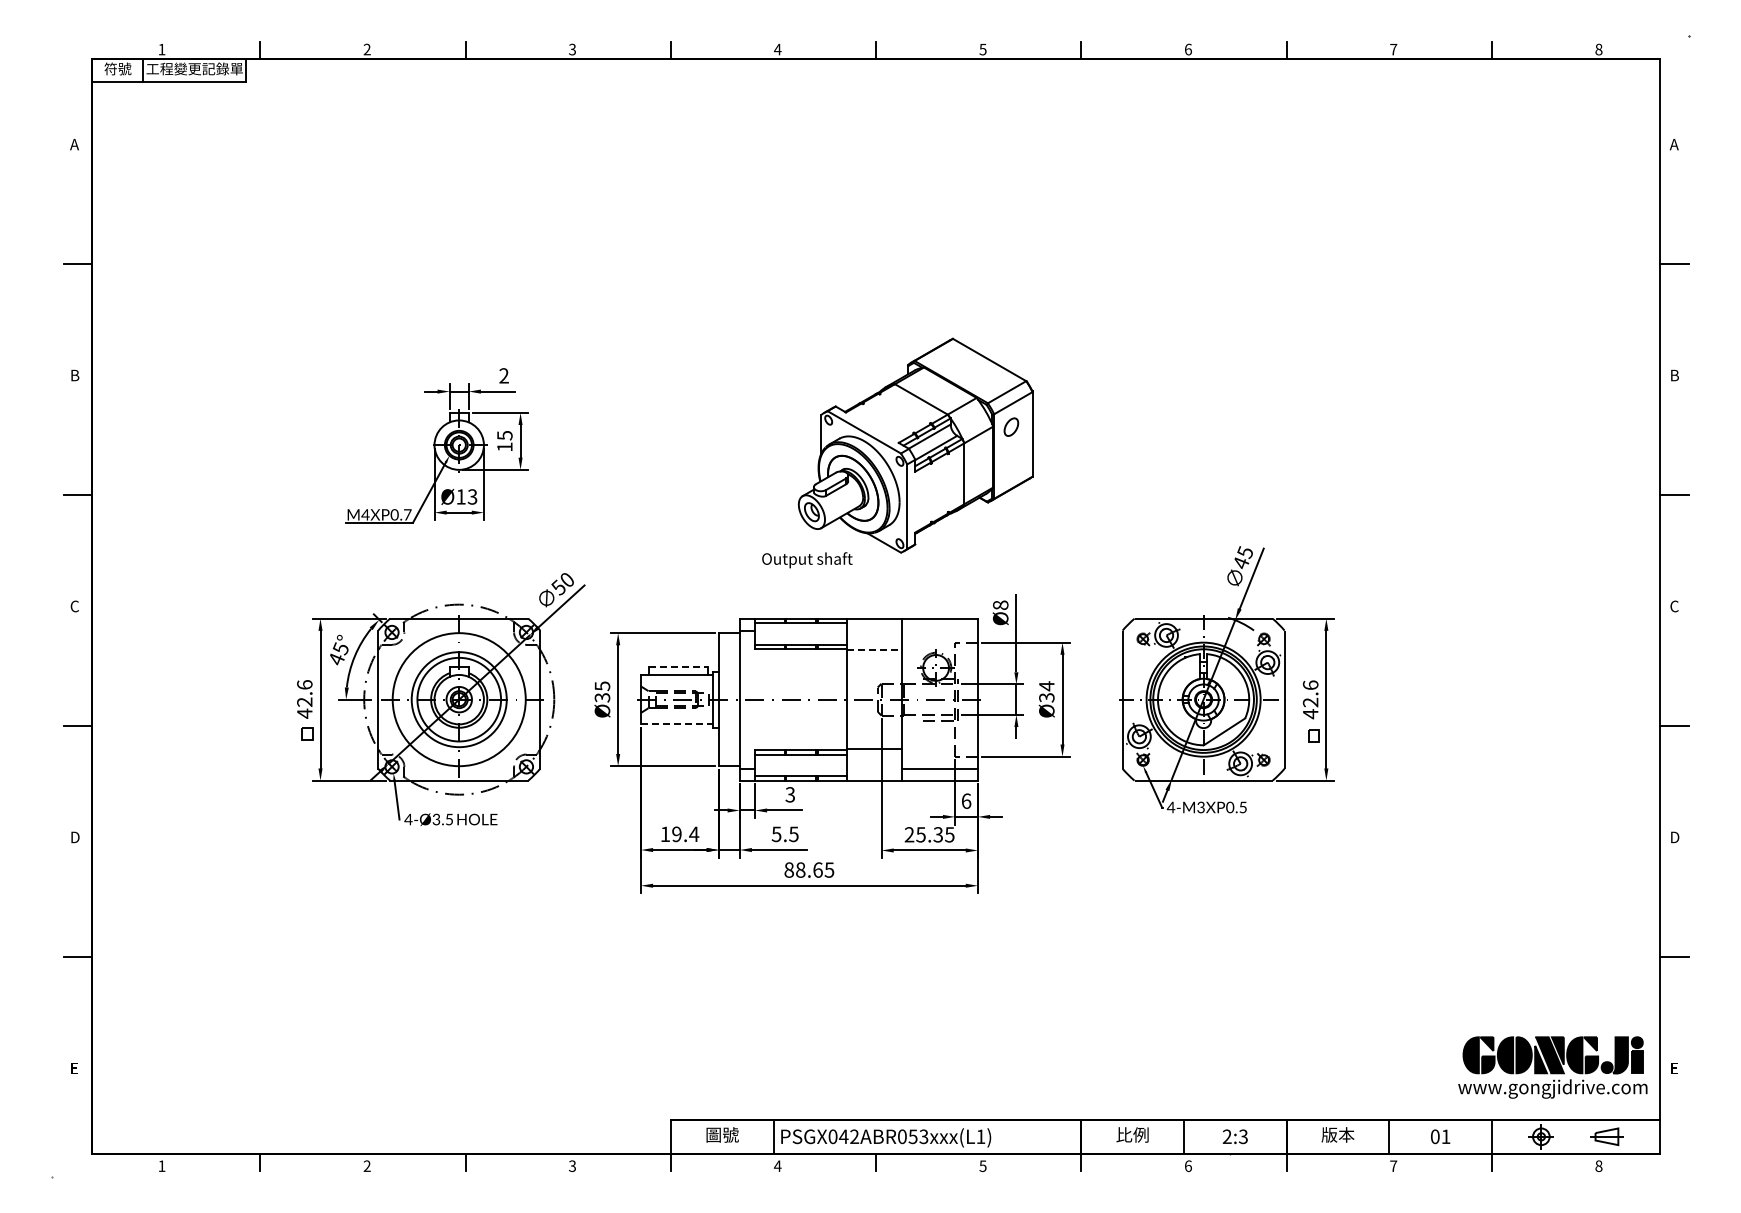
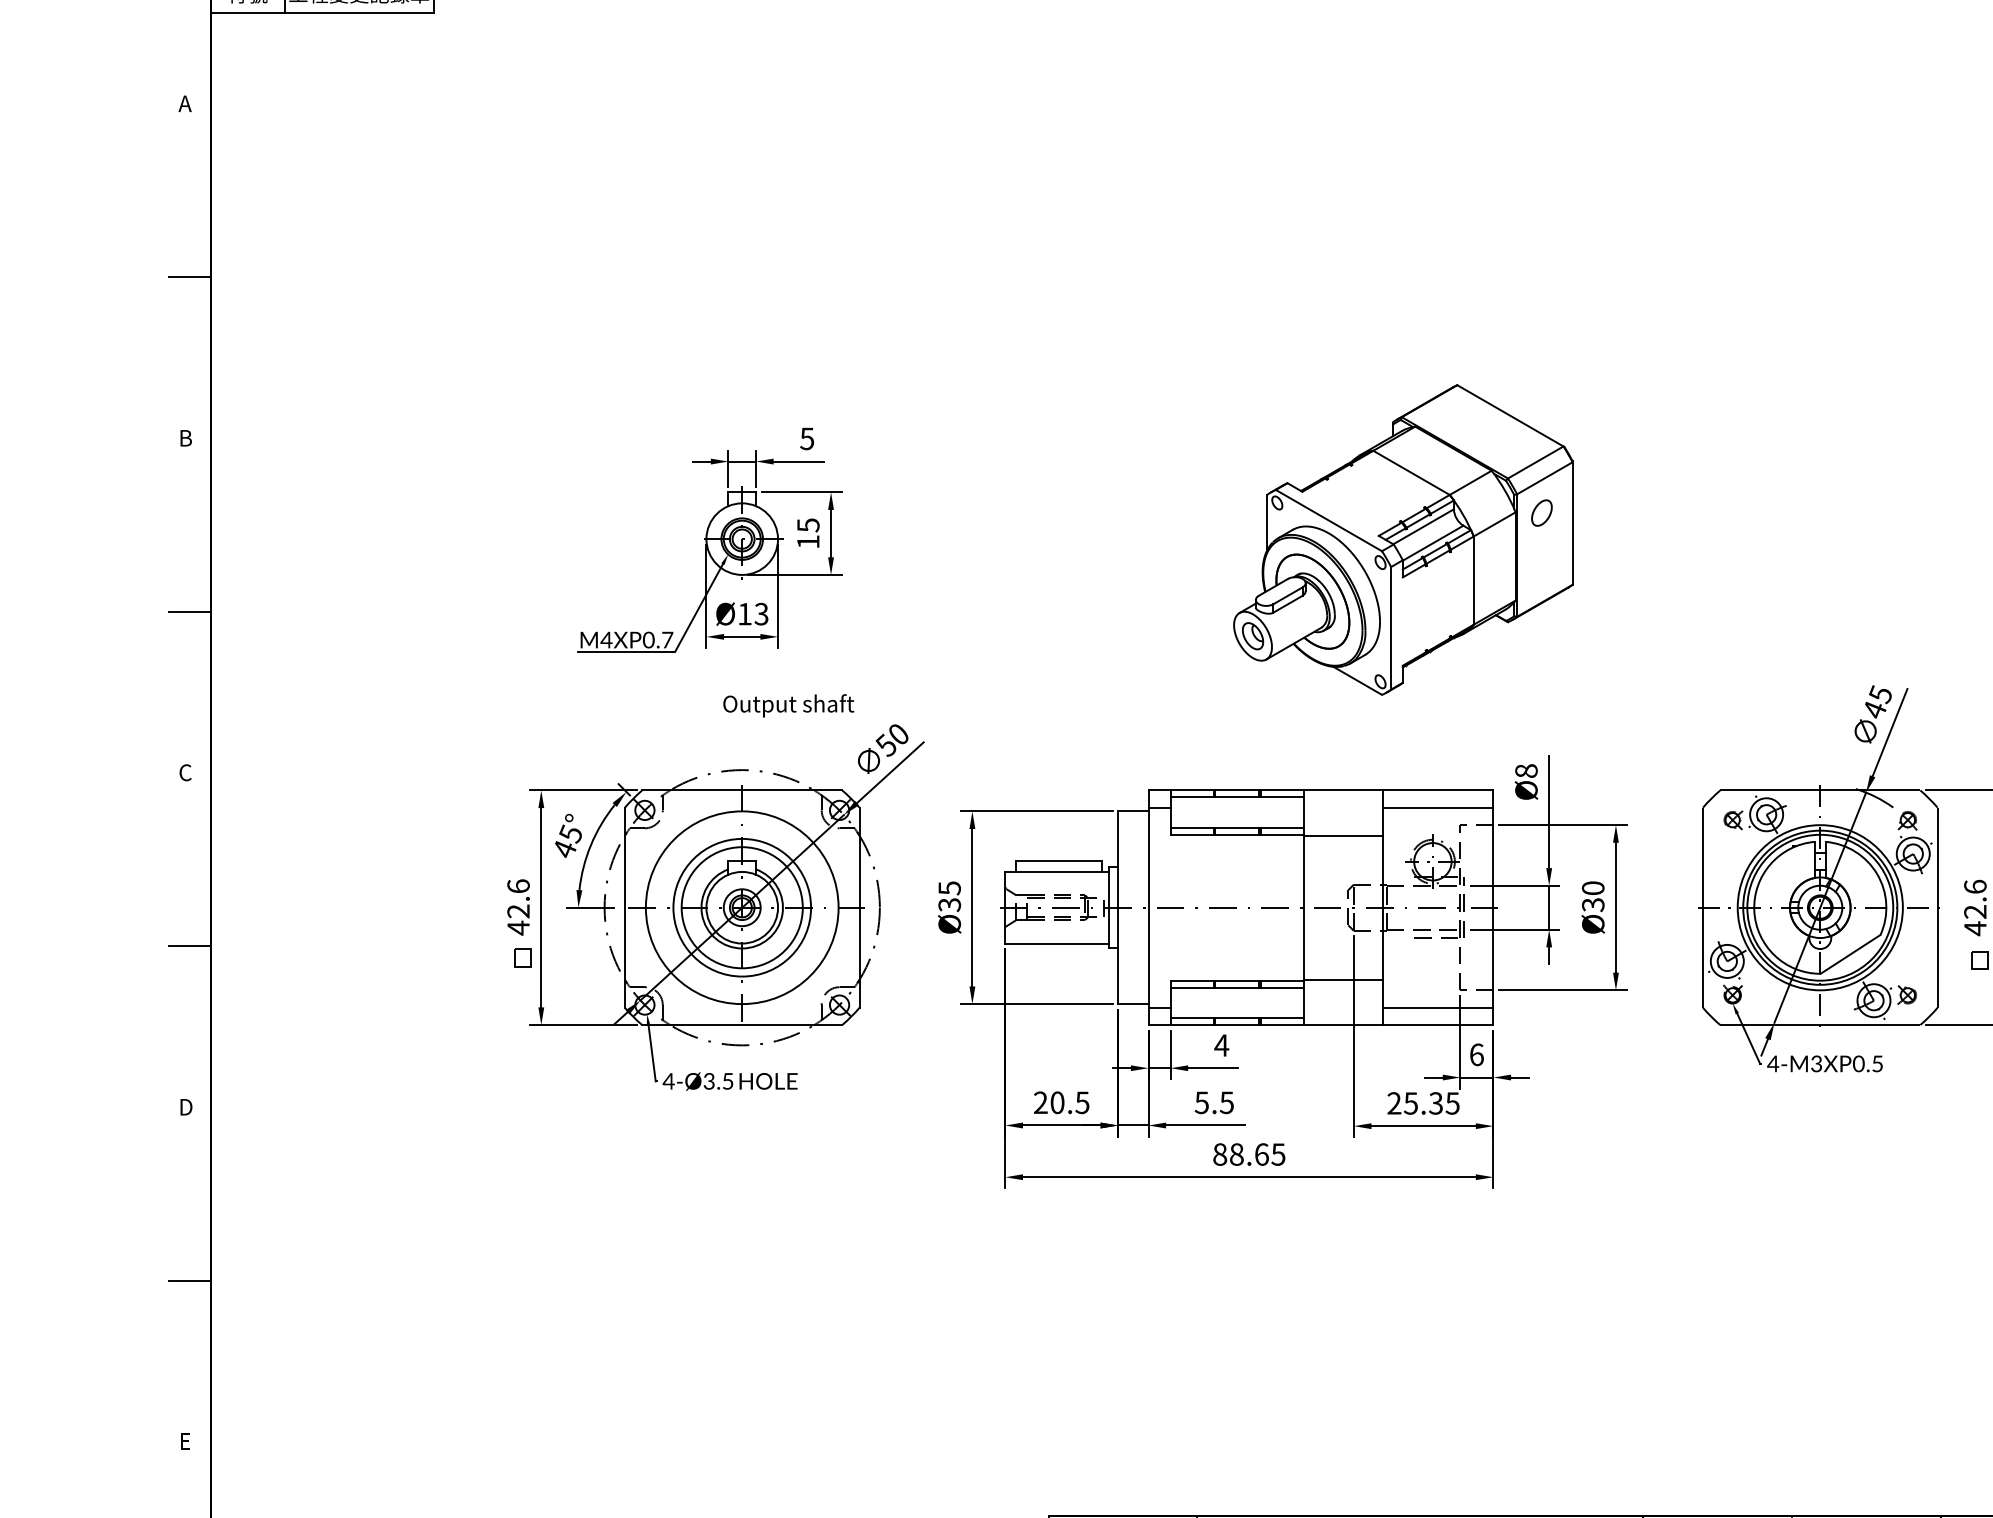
text: (503, 375) -> (806, 438), 2 -> 5
text: (807, 560) -> (788, 706), moved
line: (939, 630) -> (1437, 807), added
line: (875, 649) -> (1345, 835), dashed -> solid
line: (678, 667) -> (1059, 861), dashed -> solid
text: (1046, 686) -> (1592, 888), Ø34 -> Ø30
line: (676, 724) -> (1056, 943), dashed -> solid
text: (790, 794) -> (1222, 1045), 3 -> 4
text: (679, 834) -> (1061, 1103), 19.4 -> 20.5

